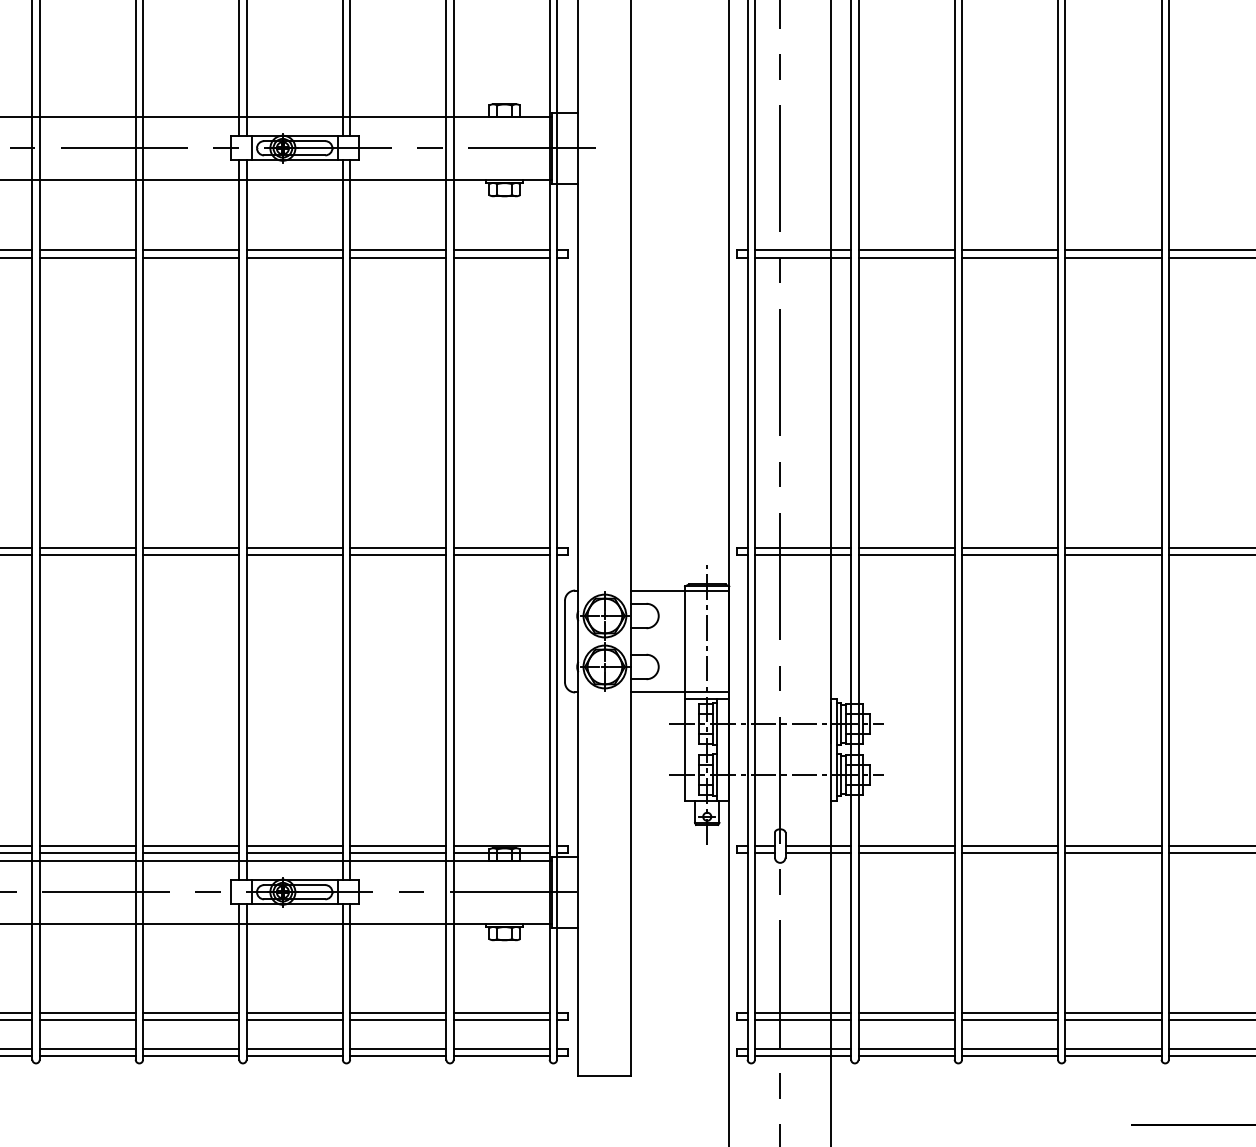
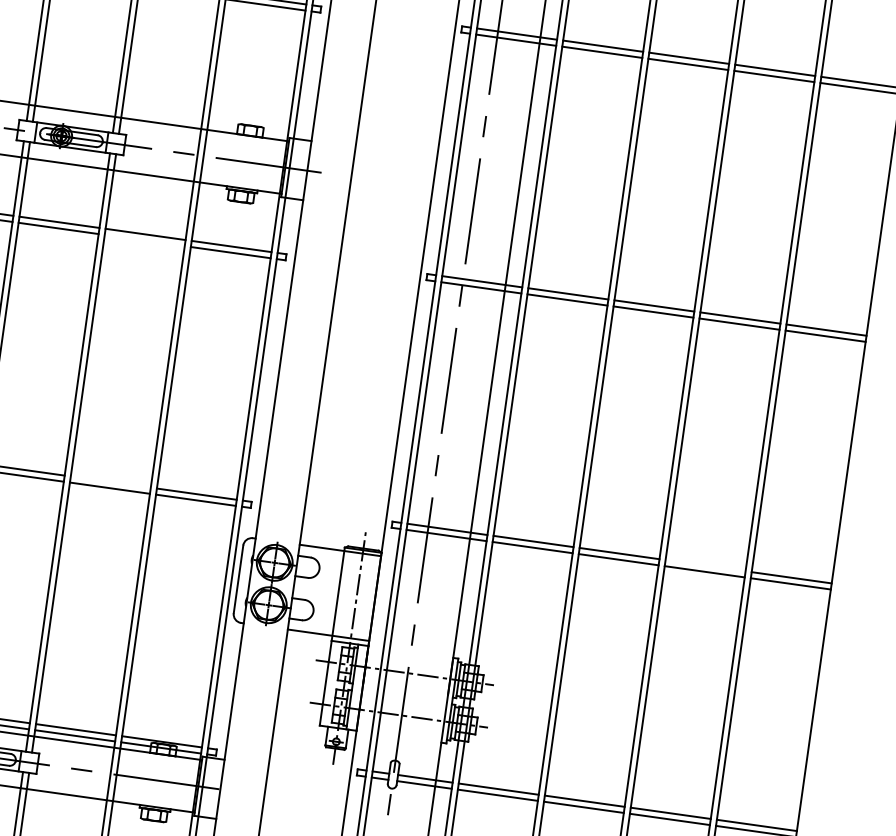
line: (398, 257) -> (144, 240), removed
line: (398, 547) -> (111, 481), removed
line: (1113, 547) -> (705, 565), removed

